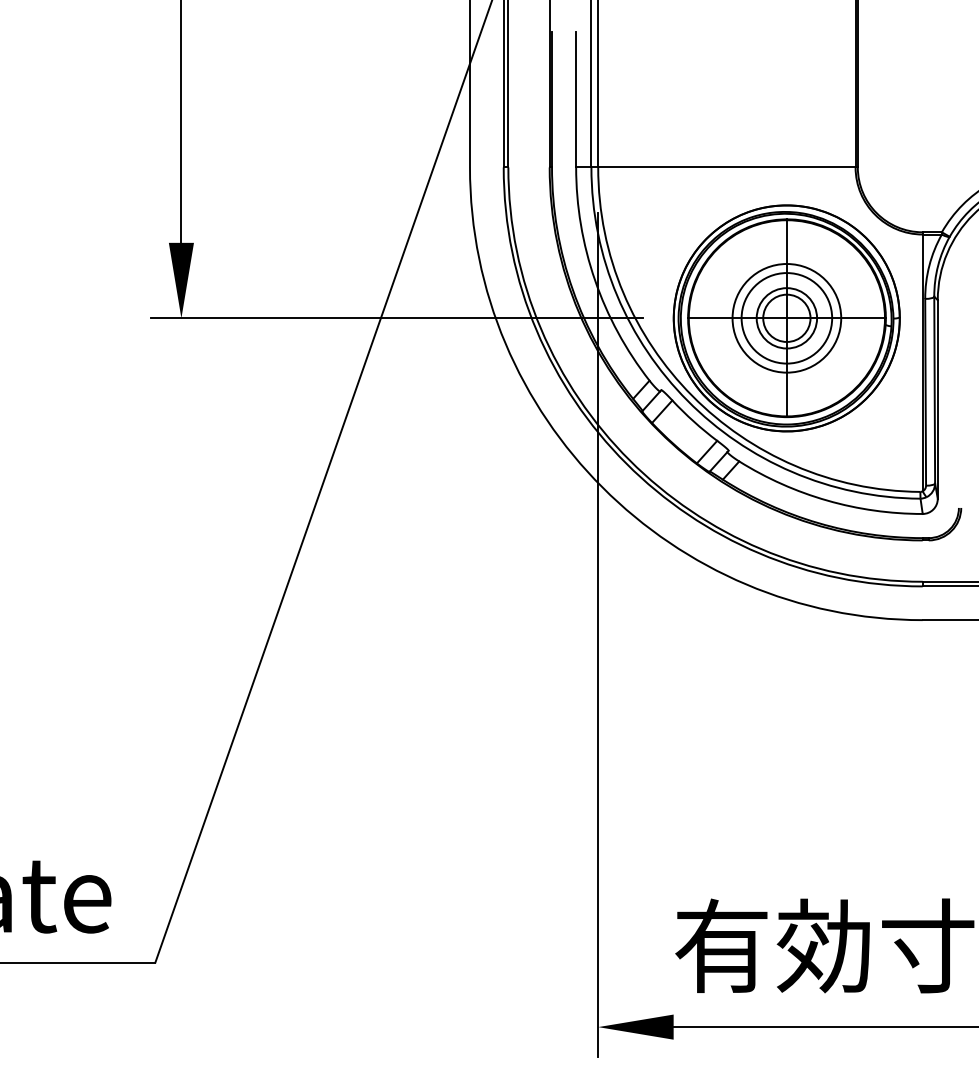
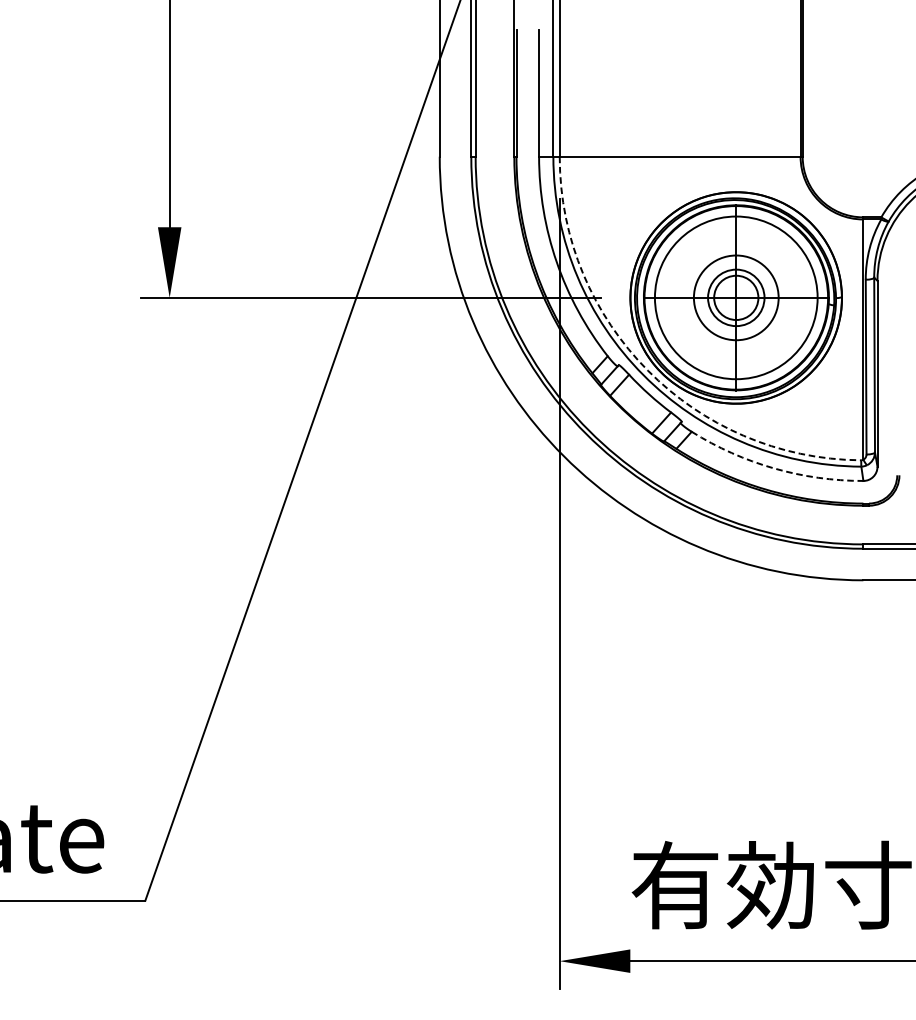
circle: (786, 318) -> (735, 298), size x1.6
arc: (692, 396) -> (647, 371), solid -> dashed
arc: (827, 500) -> (774, 468), solid -> dashed

